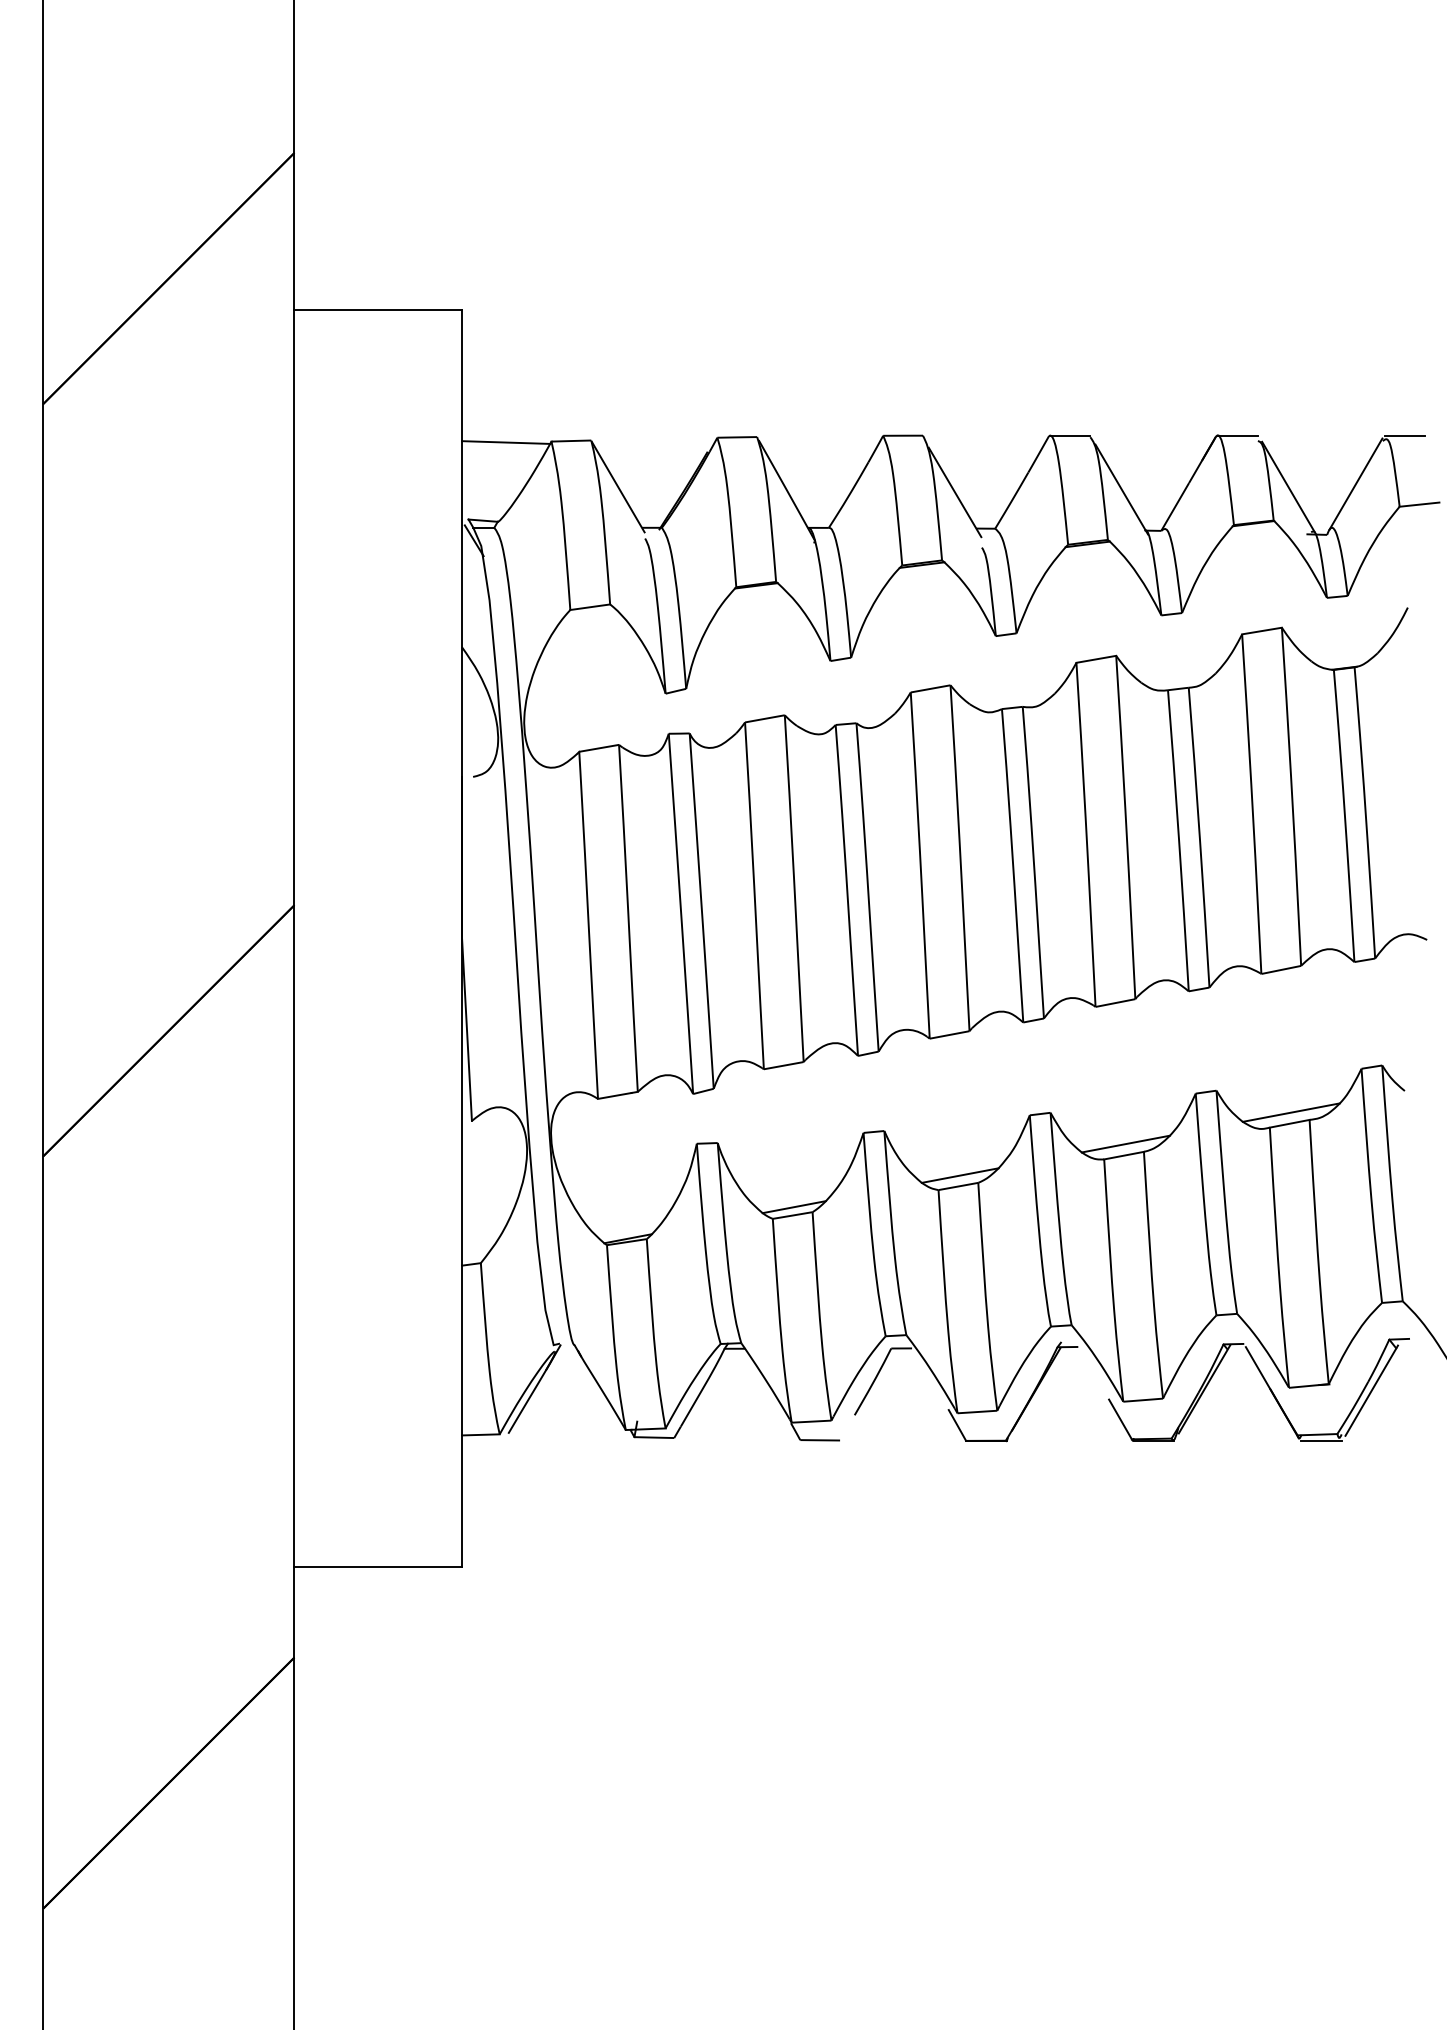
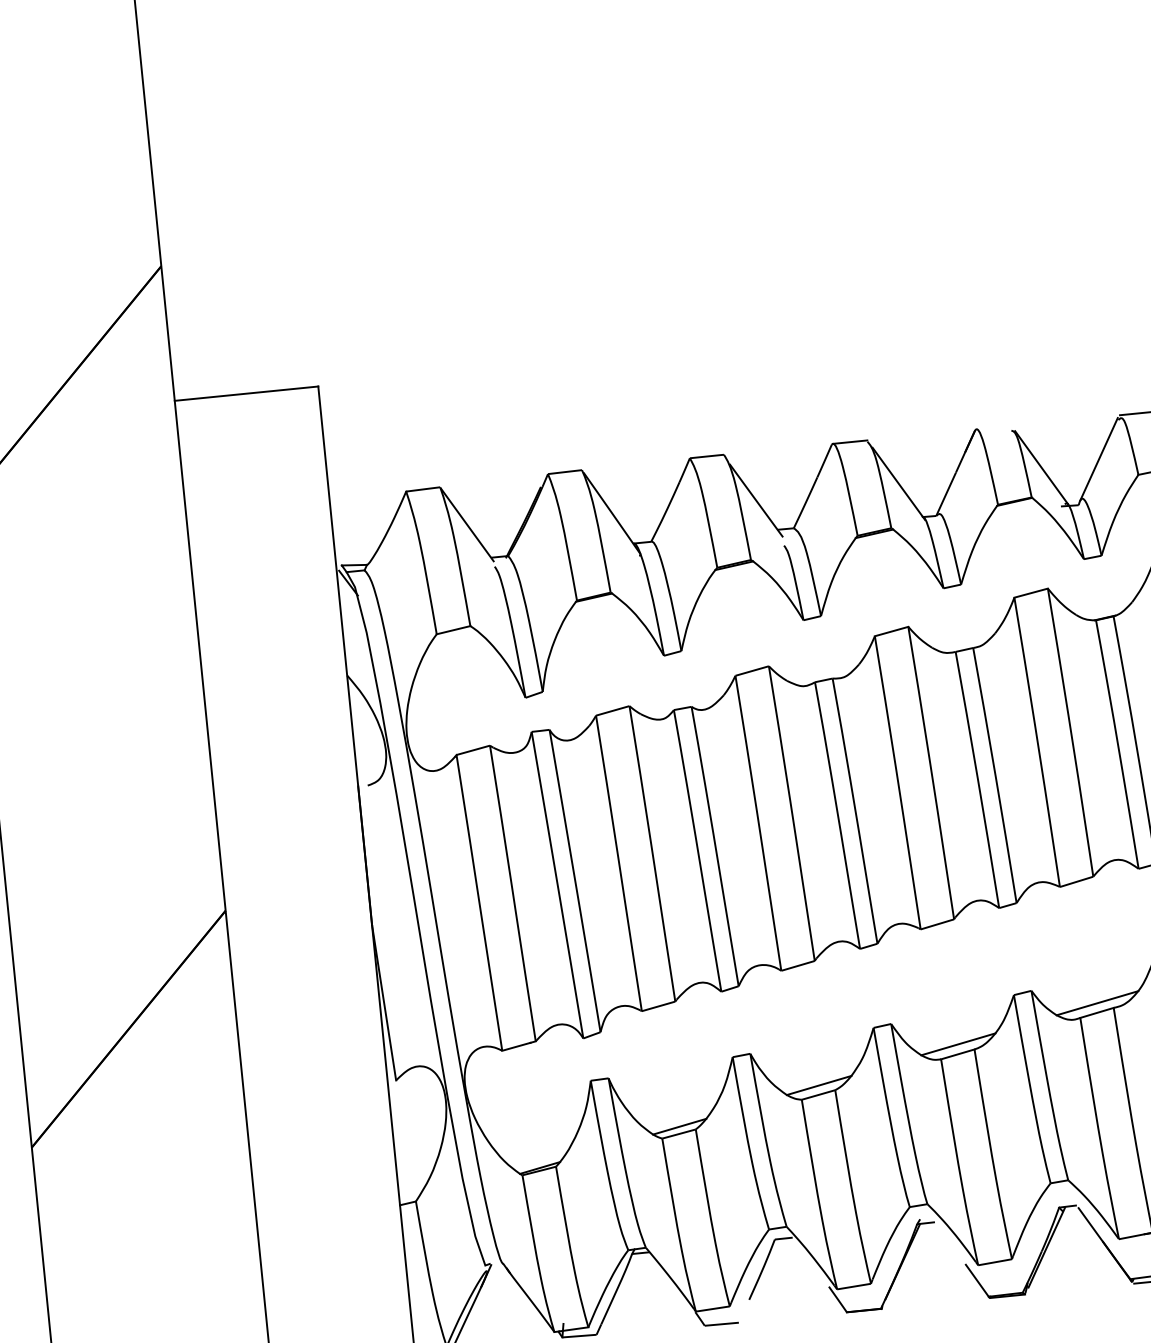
line: (1237, 435) -> (993, 427), removed
line: (506, 442) -> (367, 496), removed

